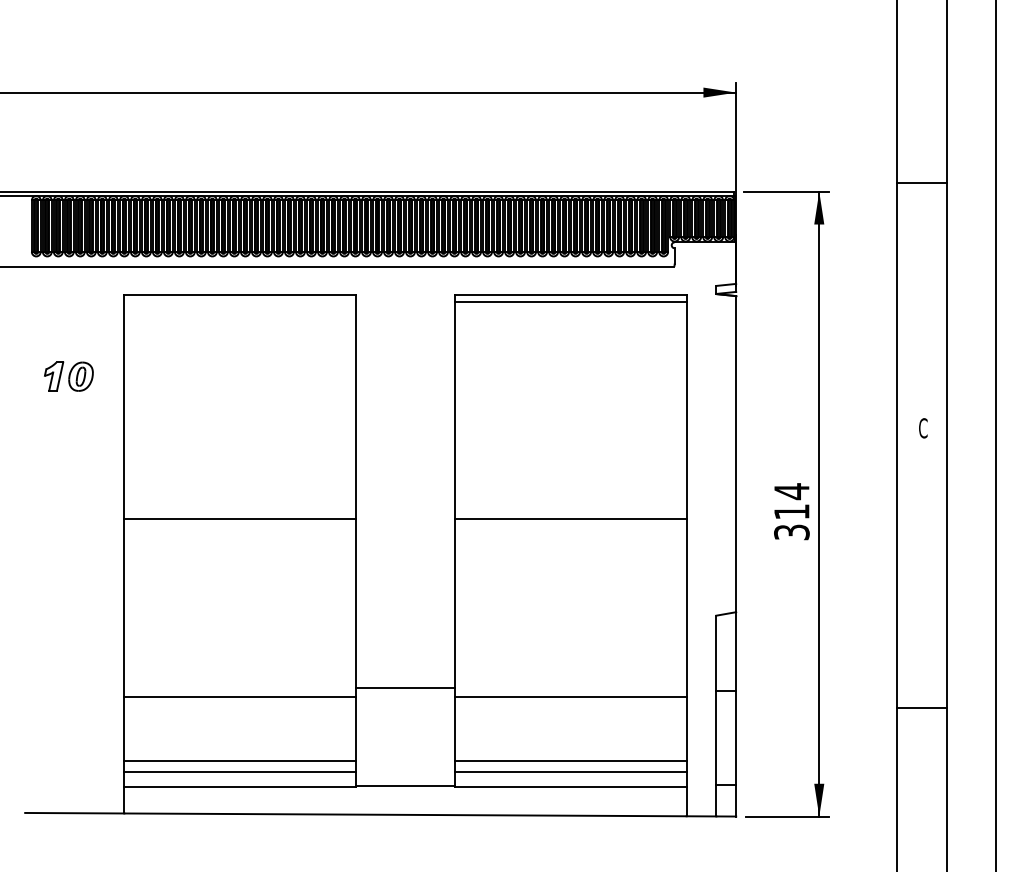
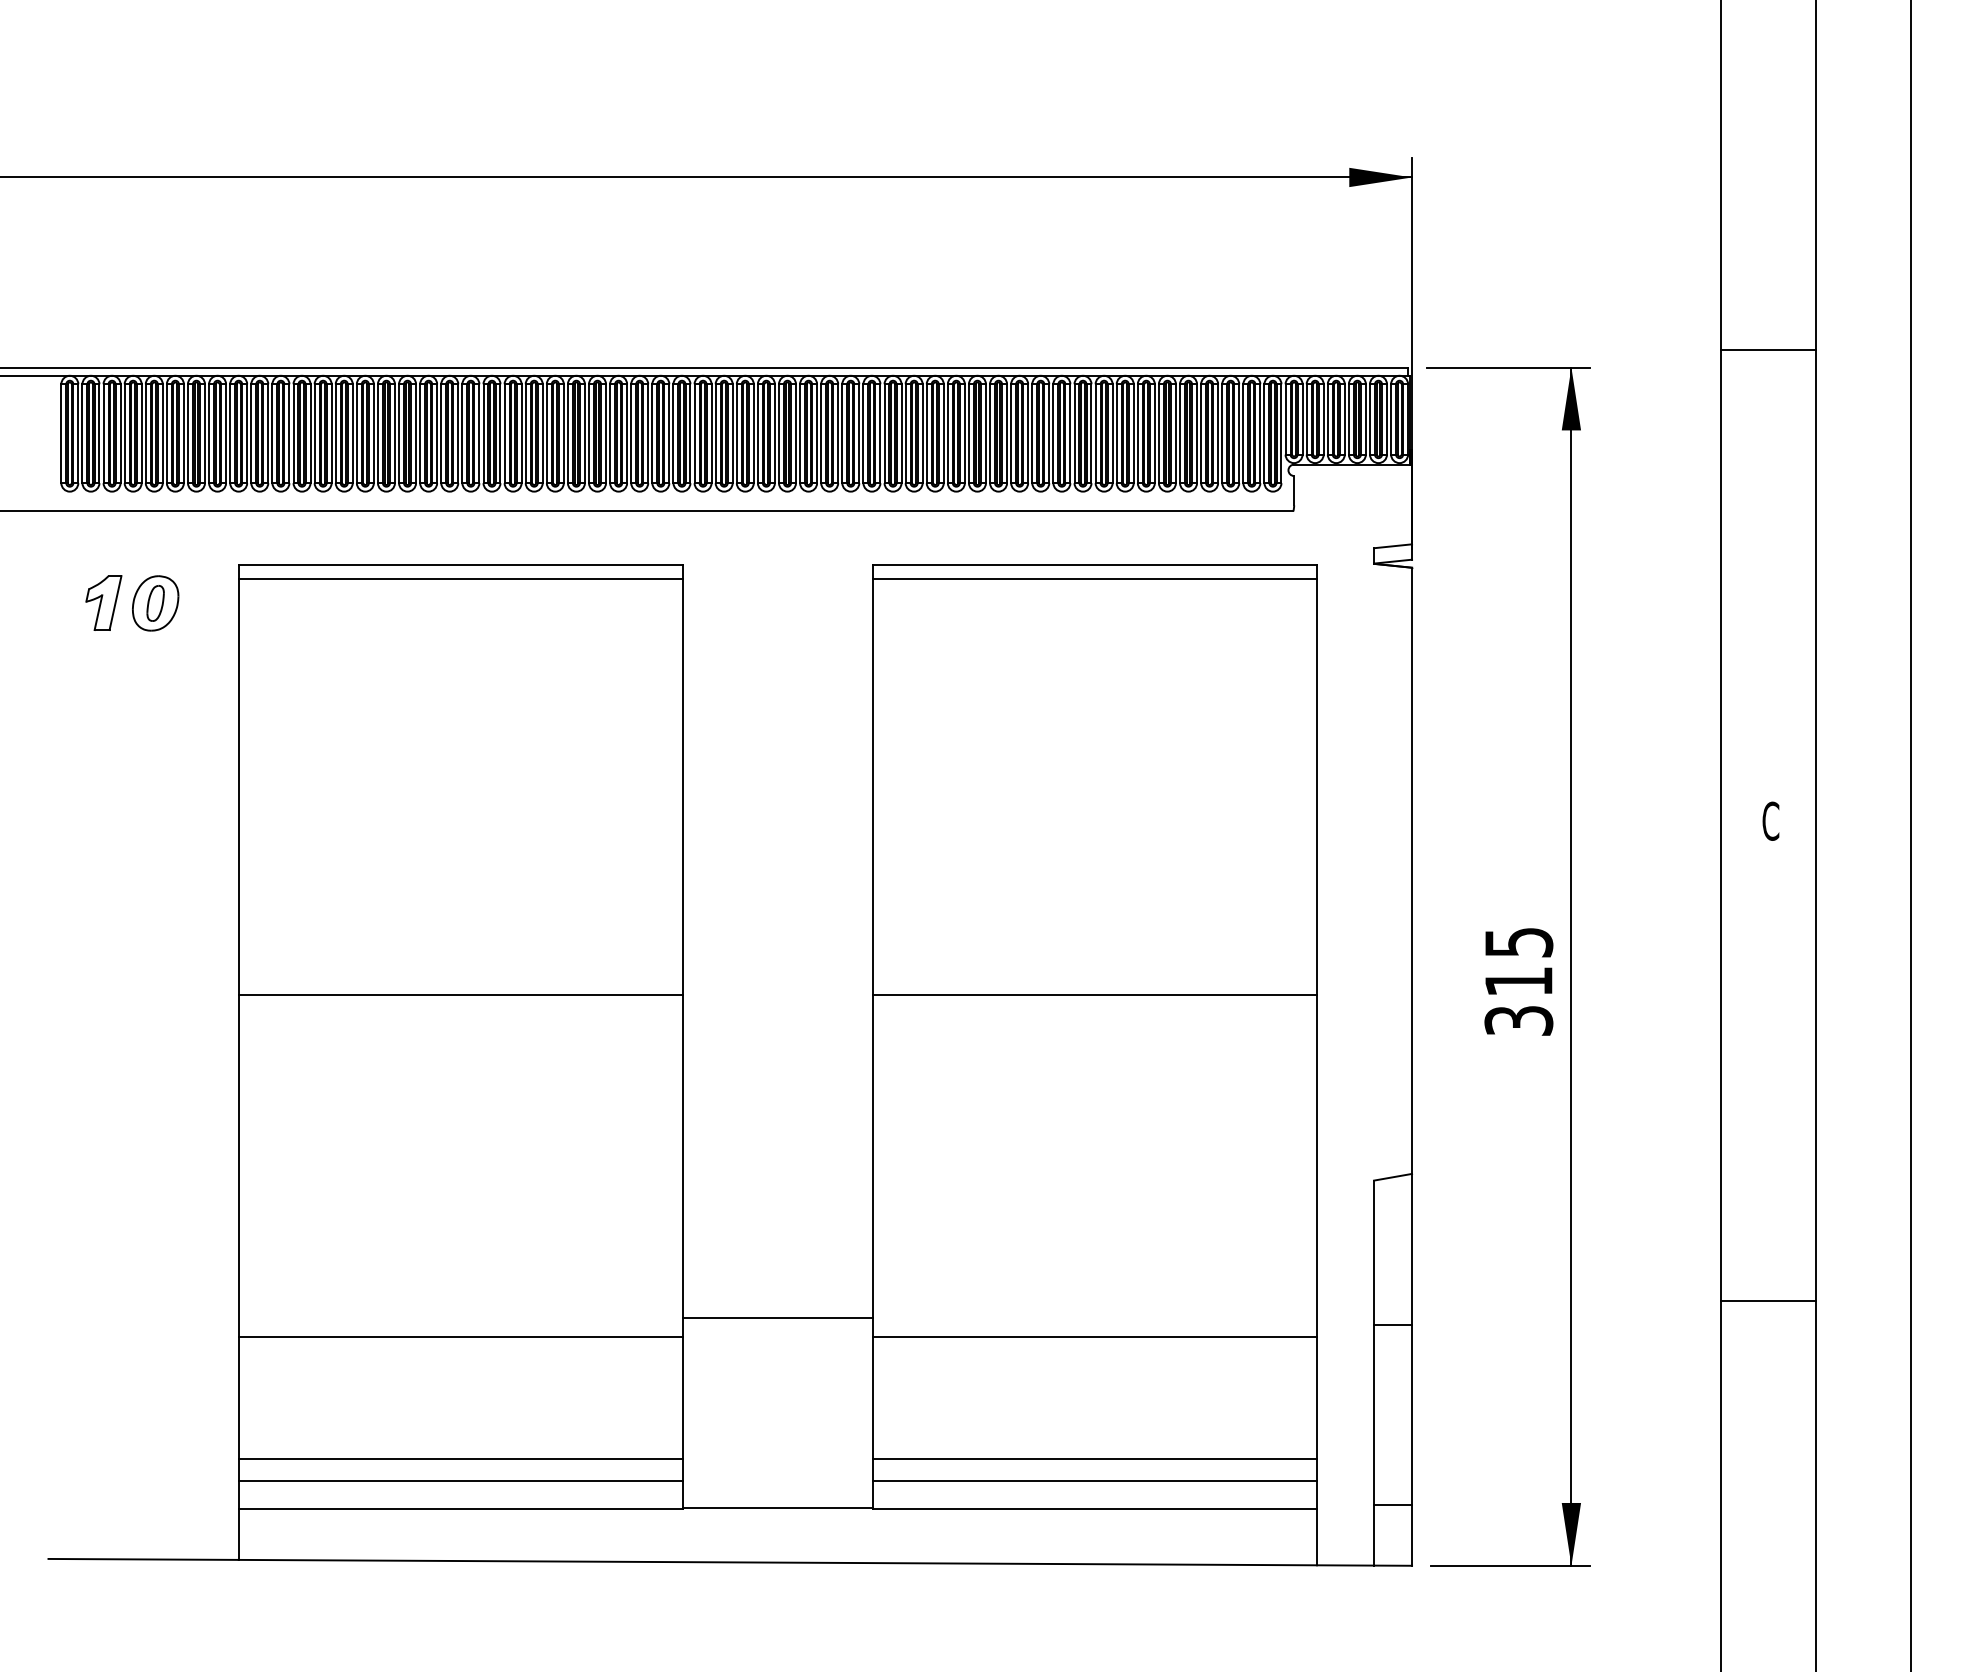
line: (240, 301) -> (461, 578), added
part: (68, 376) -> (131, 602), moved
text: (791, 491) -> (1518, 942), 314 -> 315
line: (921, 708) -> (1767, 1301), moved

